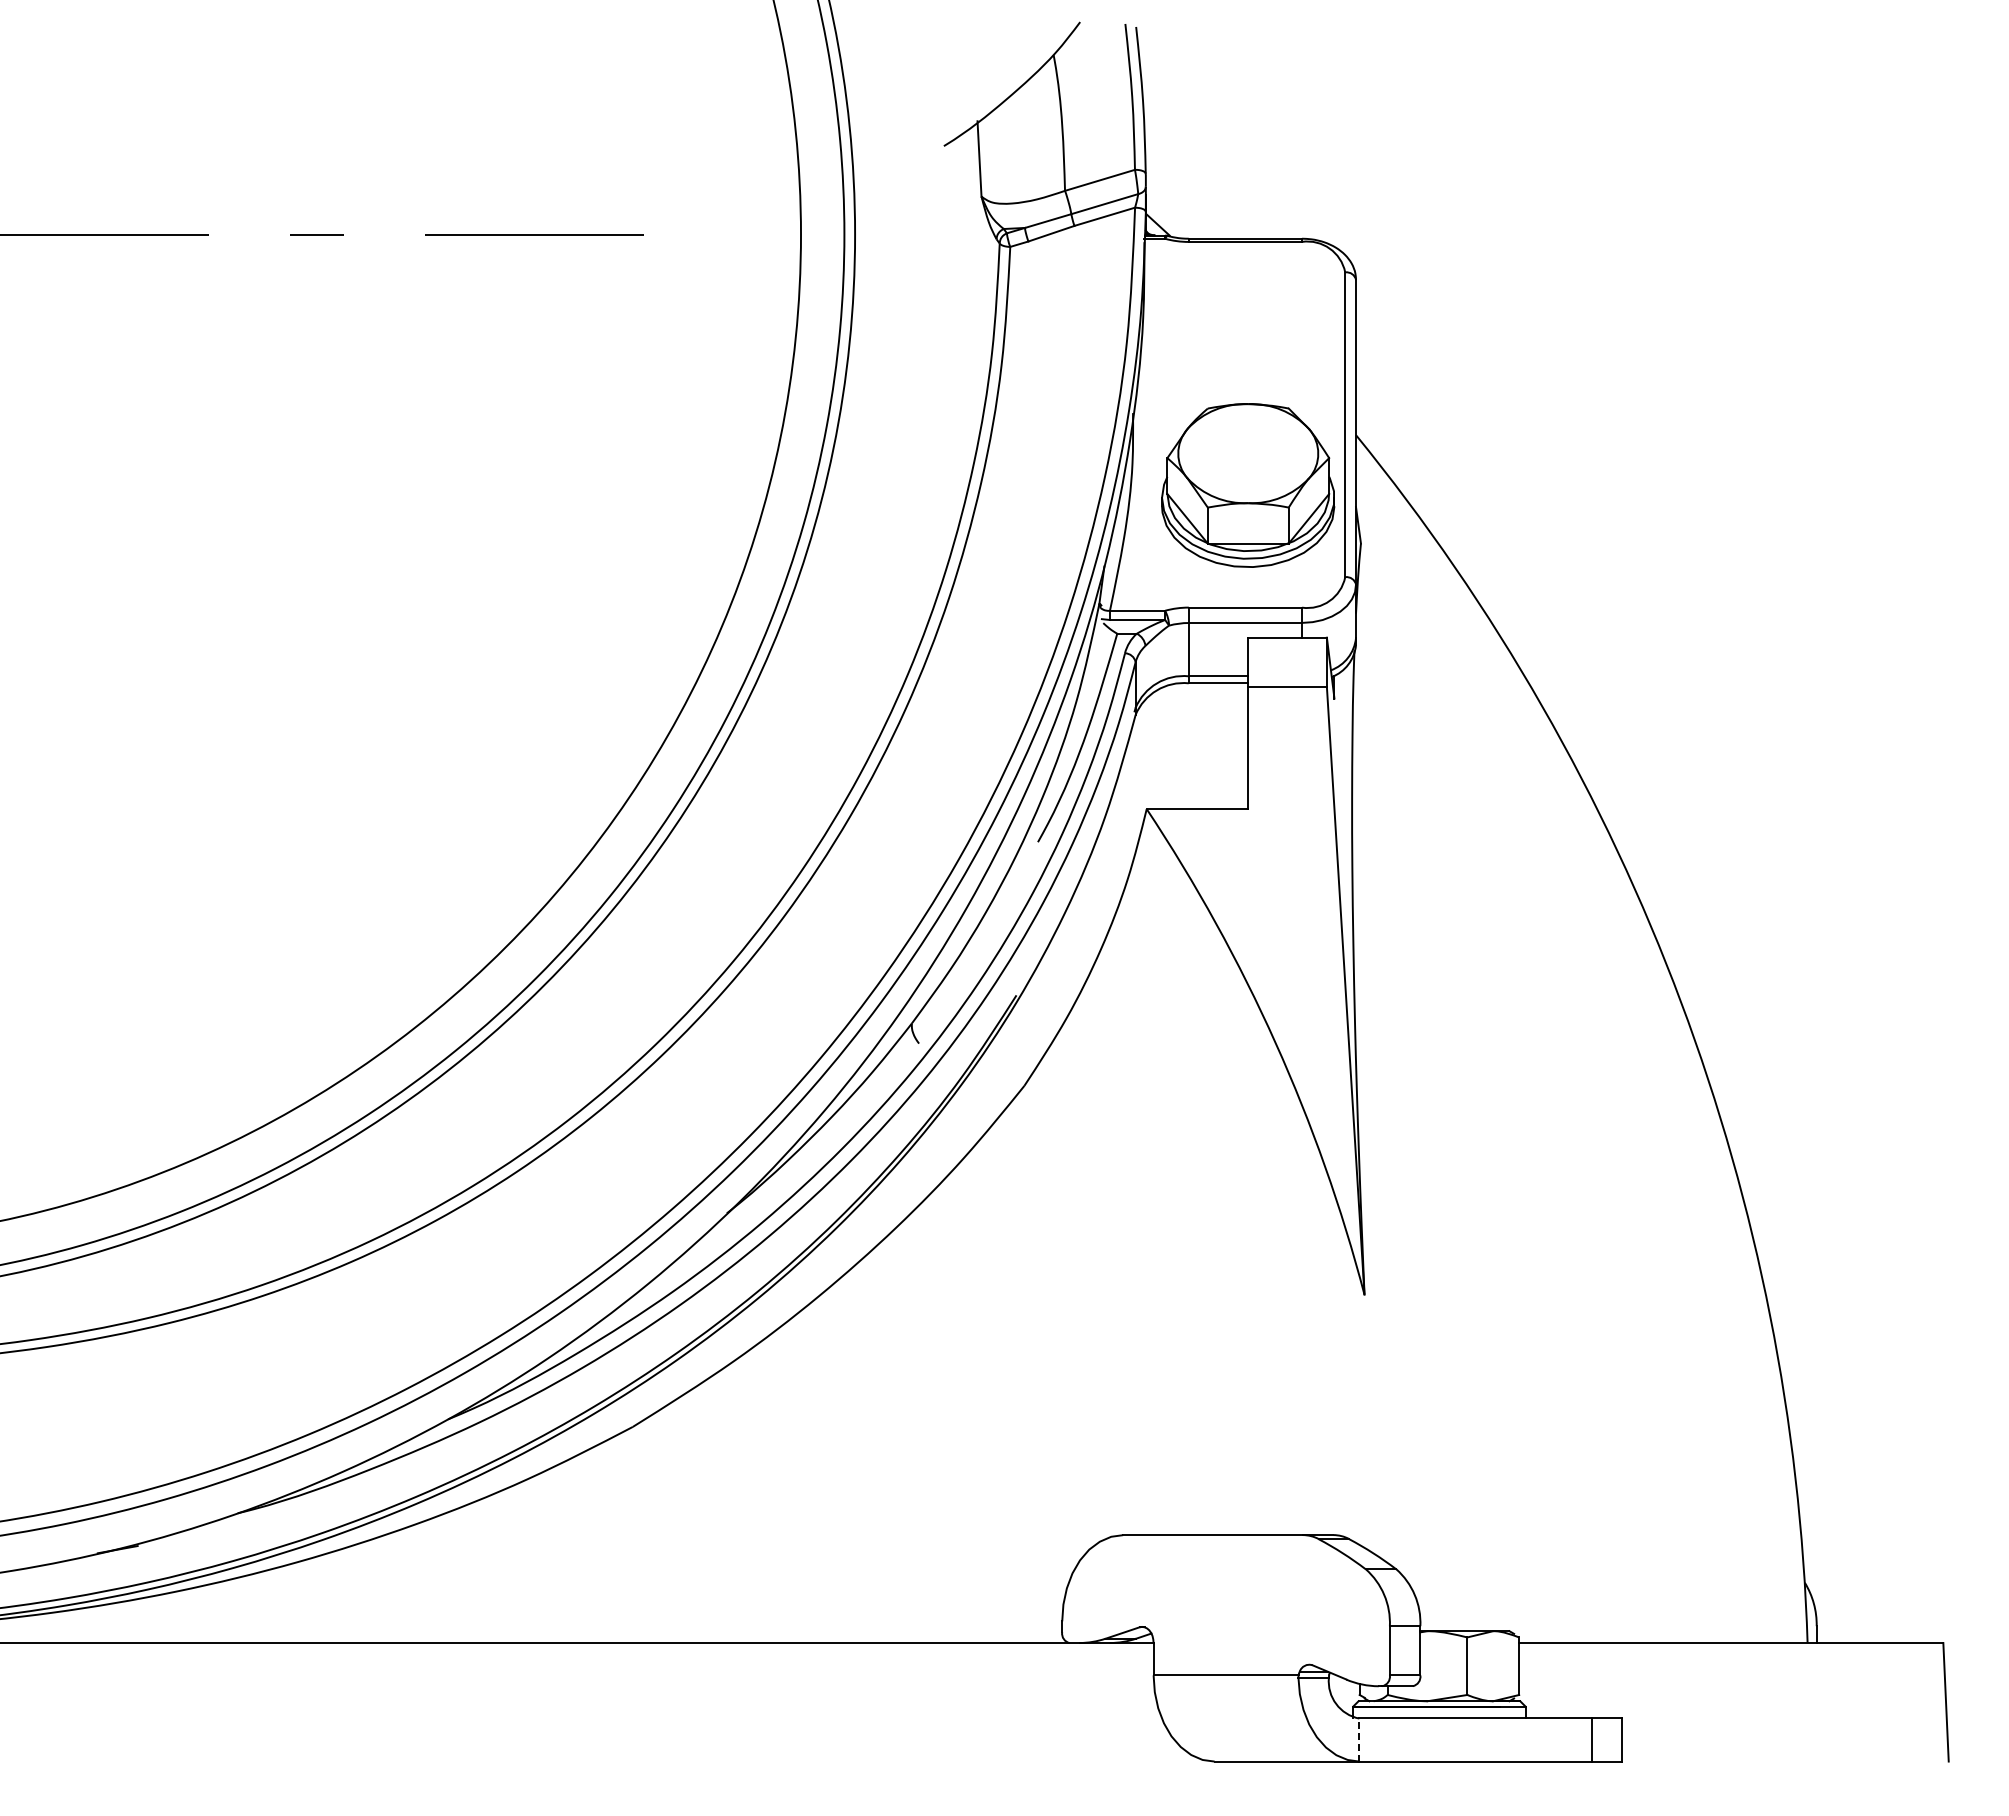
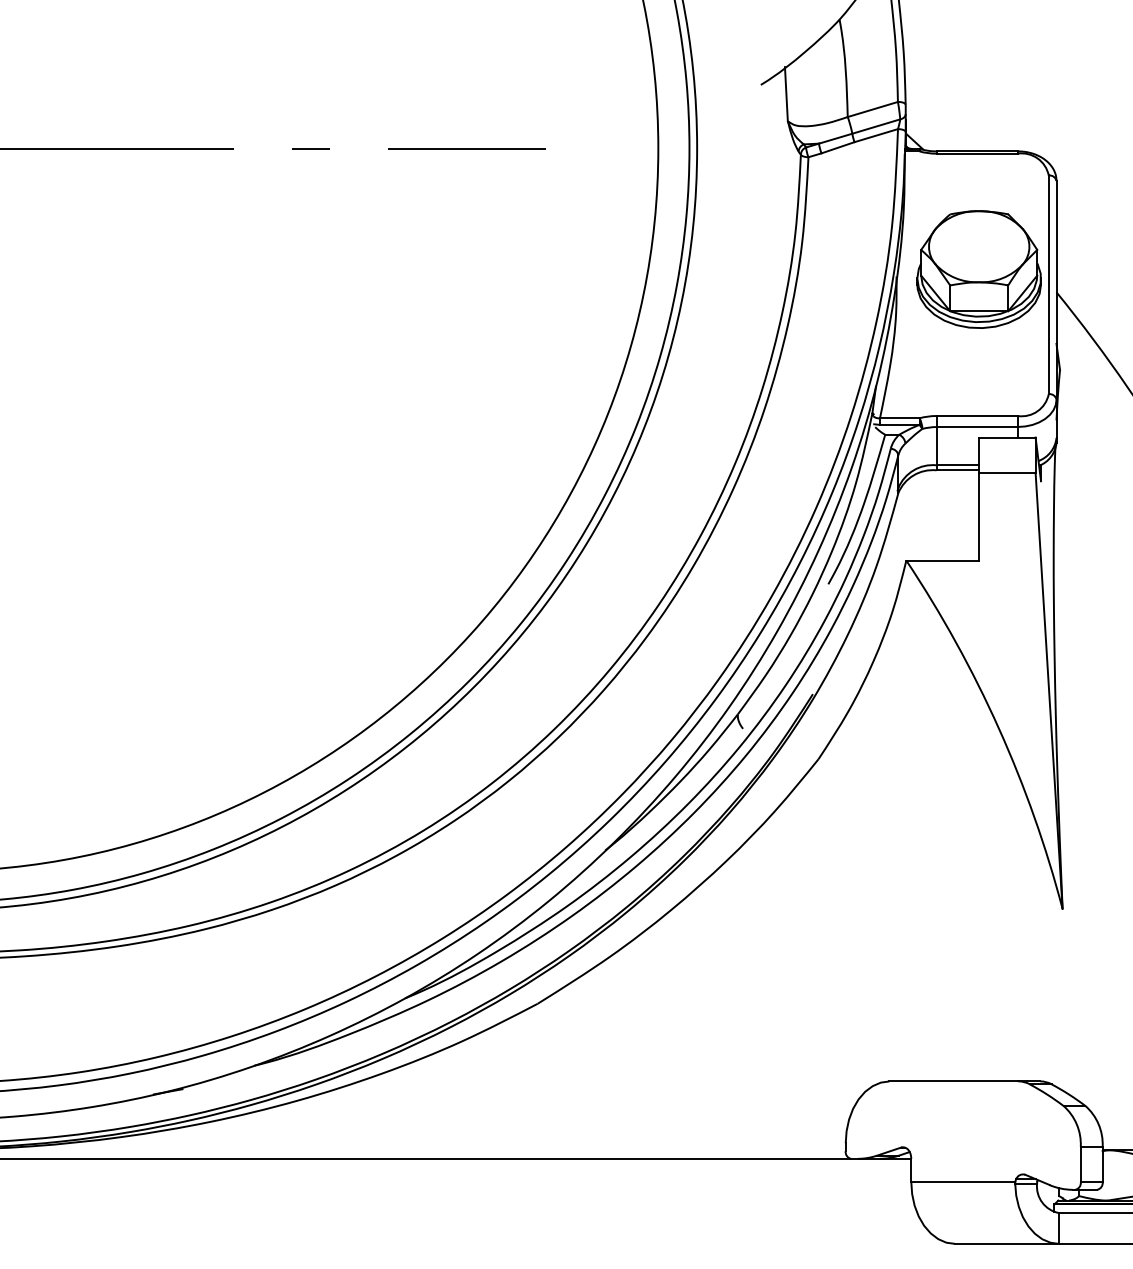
part: (1248, 485) -> (979, 269), moved
line: (1359, 1740) -> (1059, 1228), dashed -> solid

